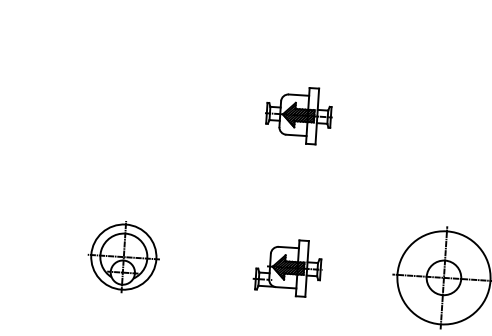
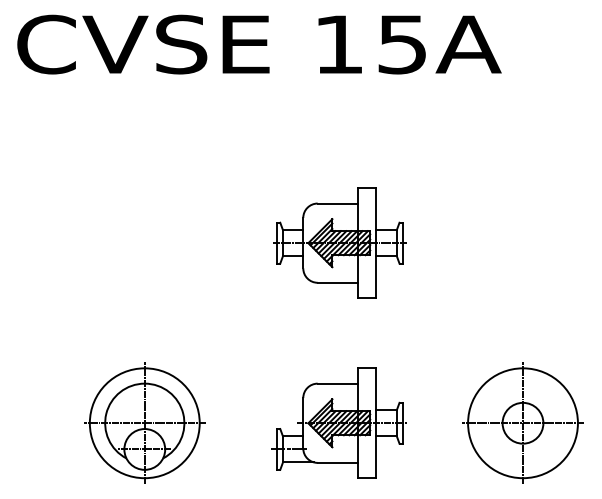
part: (298, 114) -> (339, 242), size x1.67
part: (123, 256) -> (144, 422), size x1.43
part: (287, 267) -> (338, 422), size x1.67

